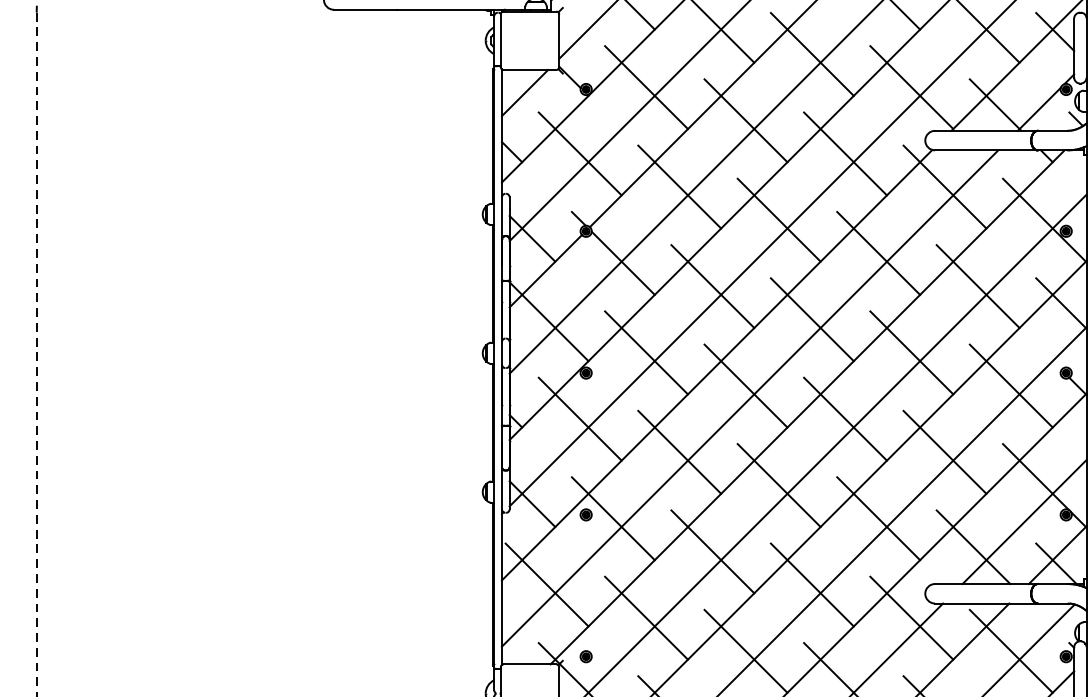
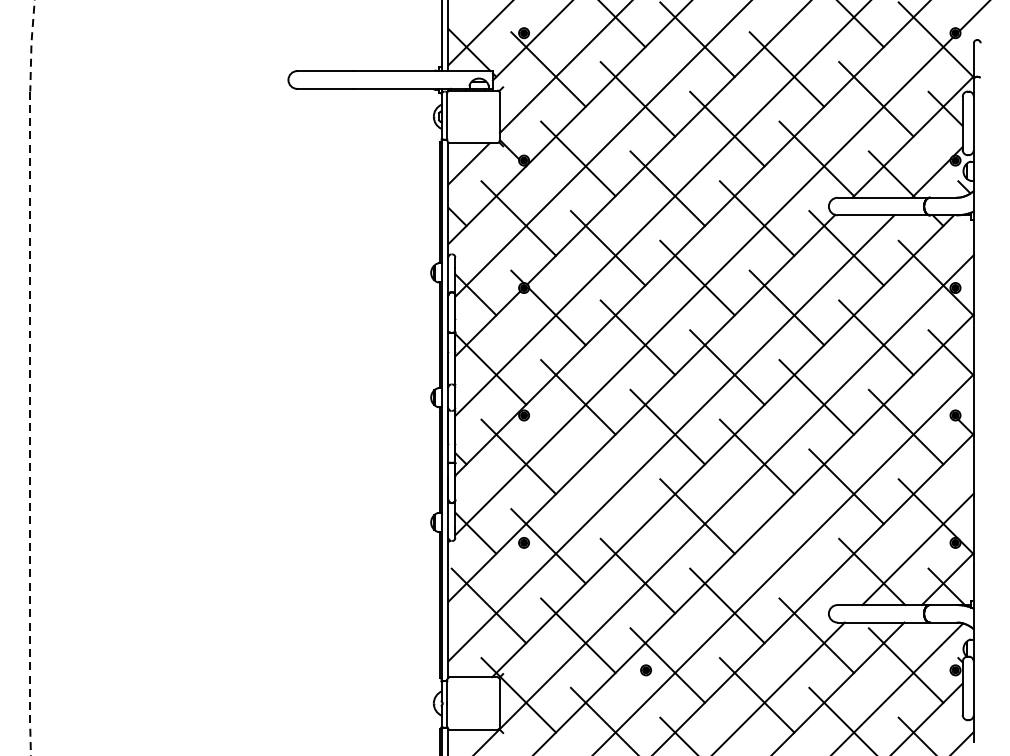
line: (678, 452) -> (607, 486), removed
line: (878, 518) -> (786, 546), removed
part: (585, 656) -> (645, 670), moved

